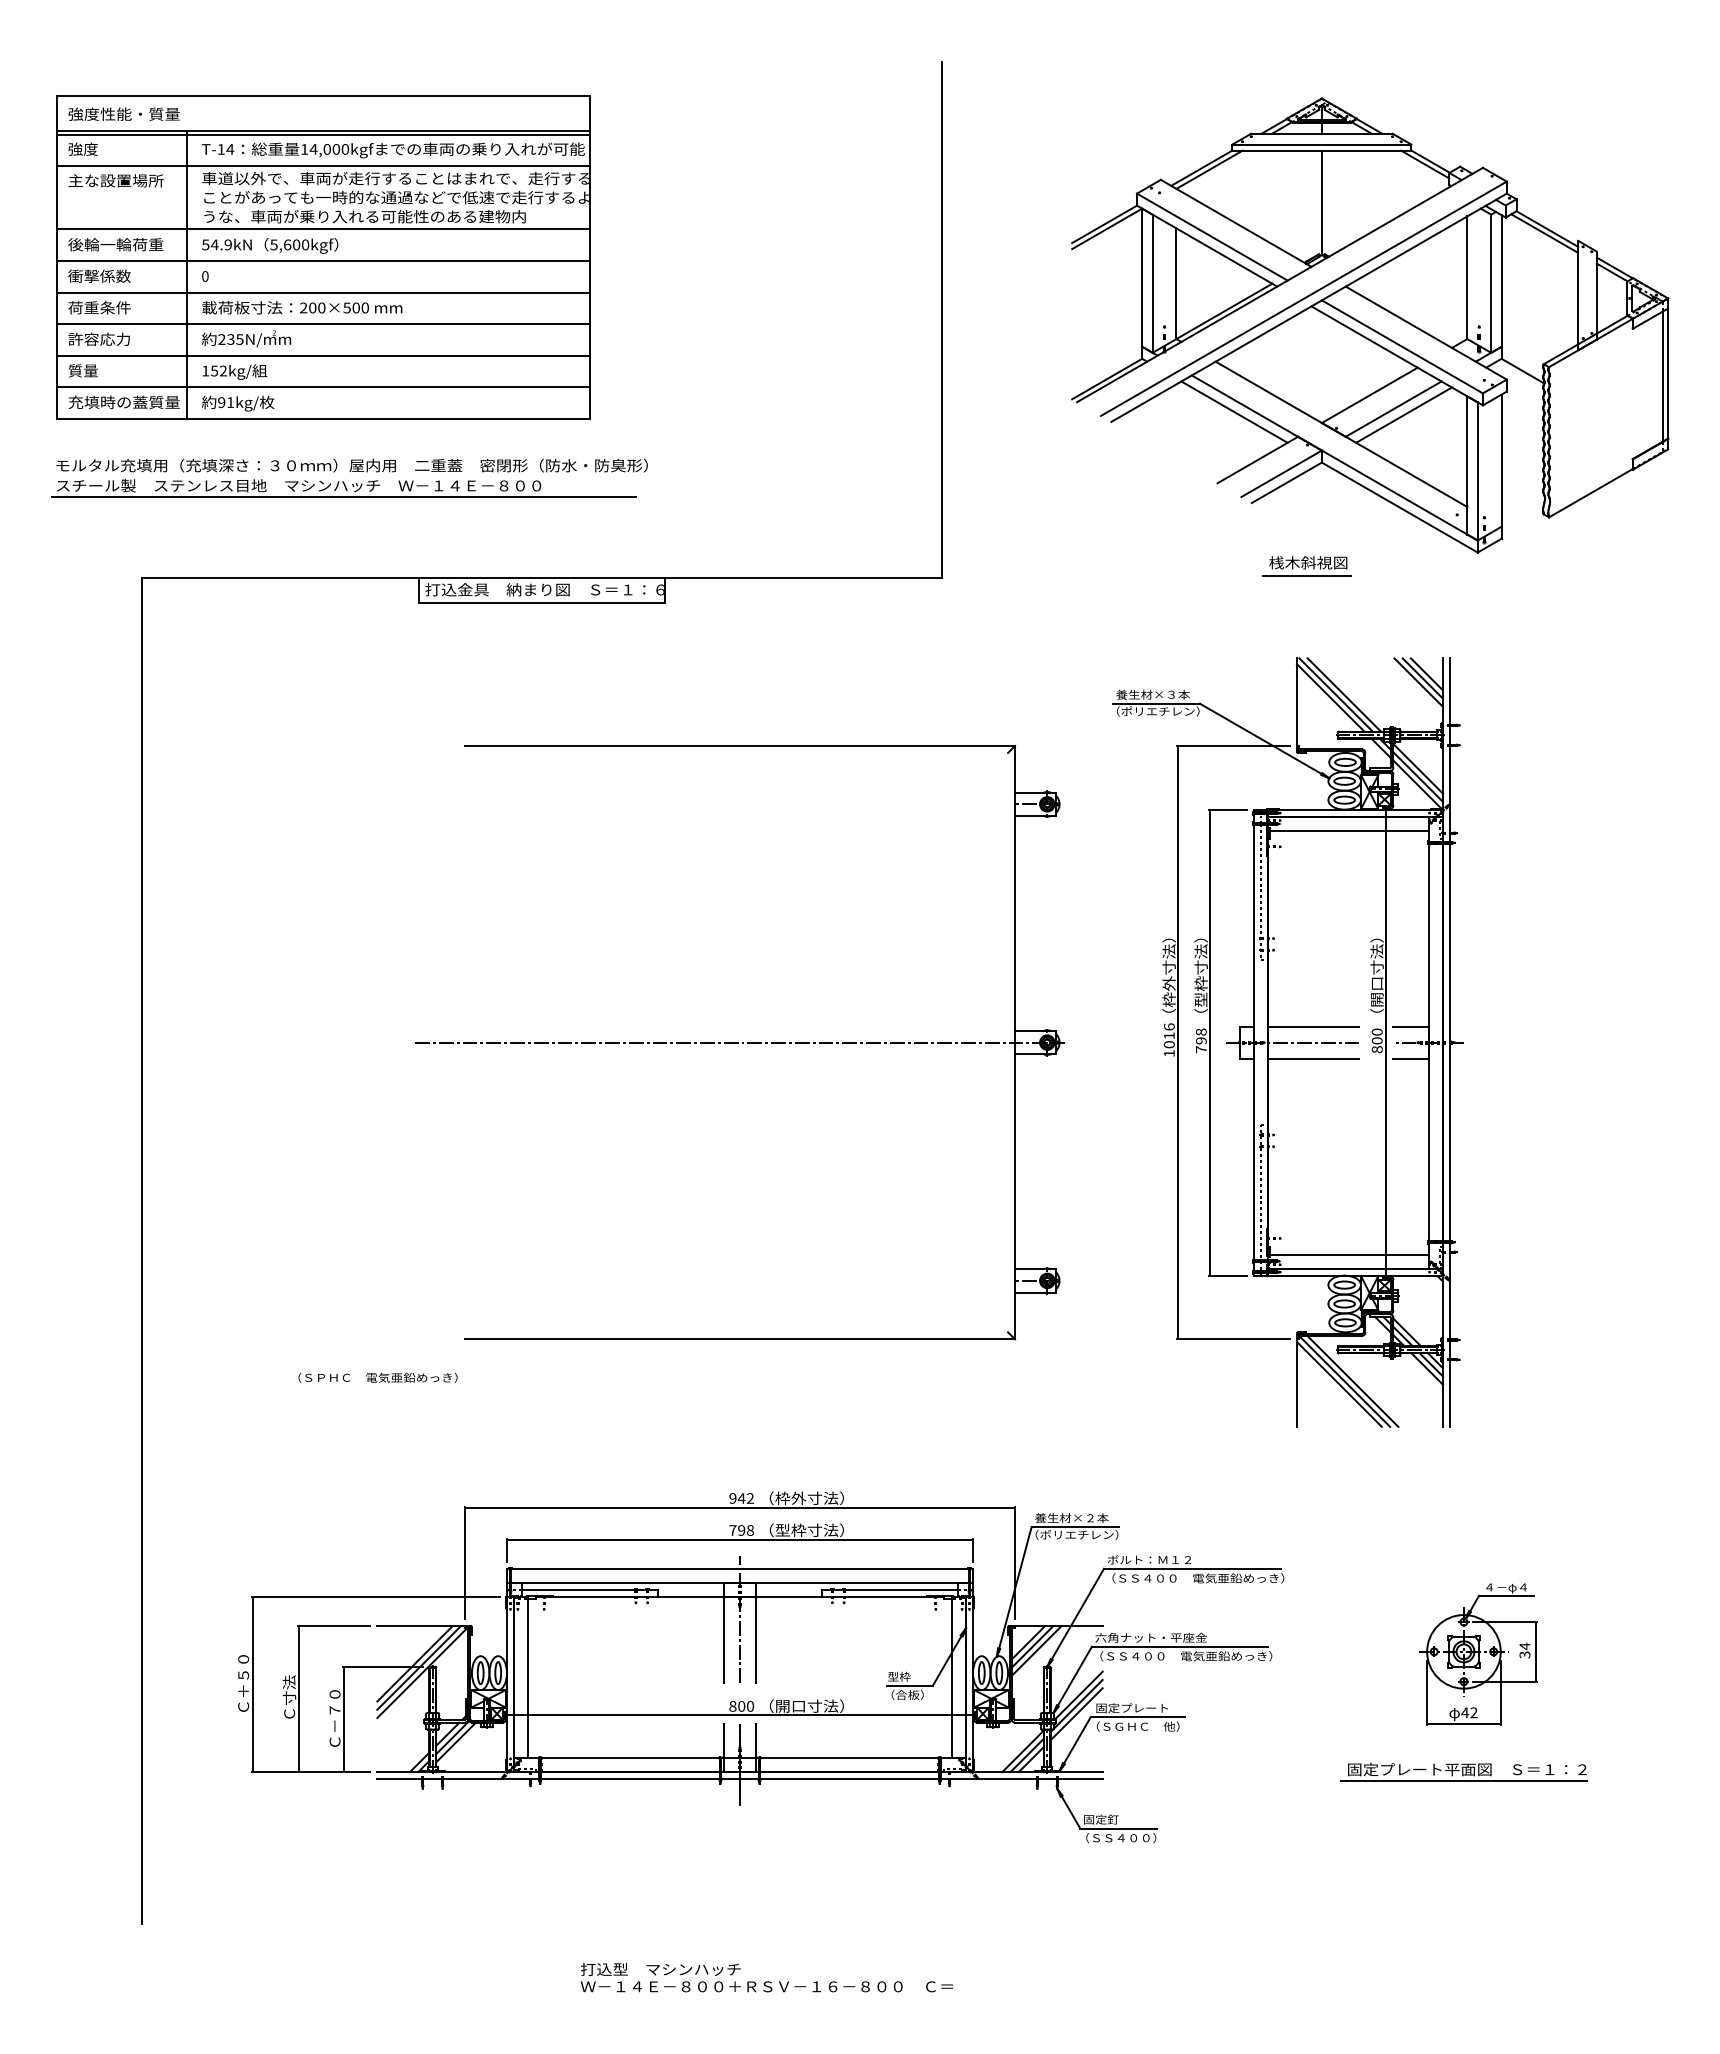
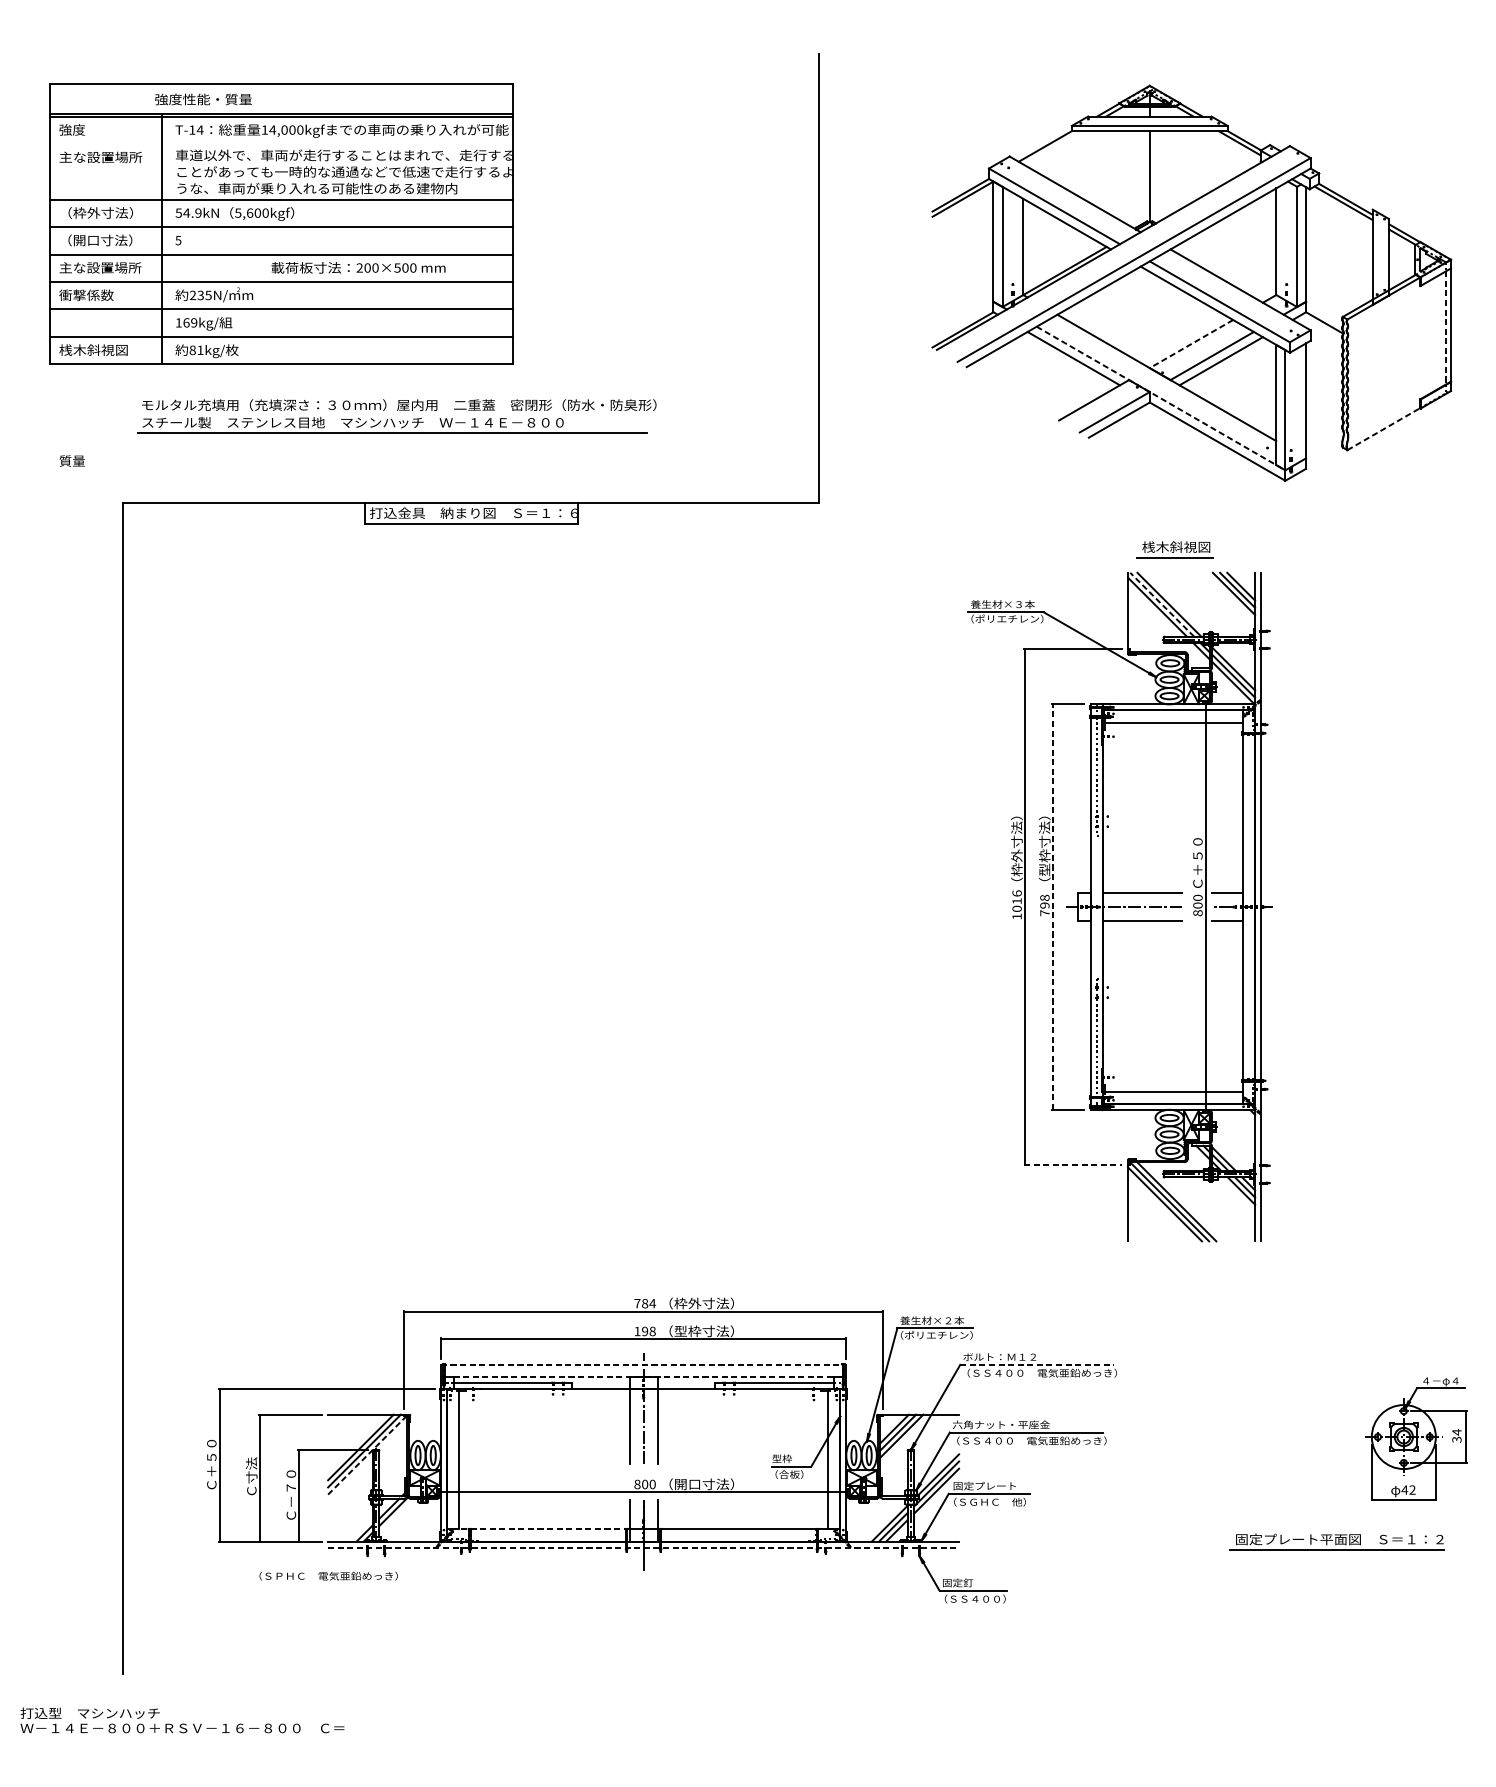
text: (123, 113) -> (203, 98), moved
line: (323, 166) -> (281, 144), removed
line: (1209, 169) -> (1052, 147), removed
text: (115, 244) -> (100, 212), 後輪一輪荷重 -> （枠外寸法）
text: (110, 275) -> (96, 239), 衝撃係数 -> （開口寸法）
text: (205, 276) -> (178, 240), 0 -> 5
text: (115, 307) -> (100, 267), 荷重条件 -> 主な設置場所
text: (302, 307) -> (358, 267), moved
text: (99, 338) -> (86, 294), 許容応力 -> 衝撃係数
text: (82, 370) -> (71, 460), moved
text: (218, 370) -> (189, 322), 152kg/ -> 169kg/
line: (1662, 377) -> (1446, 328), solid -> dashed
line: (1369, 395) -> (1191, 344), solid -> dashed
text: (123, 402) -> (107, 350), 充填時の蓋質量 -> 桟木斜視図
text: (221, 402) -> (192, 350), 91kg/ -> 81kg/
line: (1335, 458) -> (1161, 398), solid -> dashed
part: (349, 477) -> (396, 415), moved
line: (1591, 492) -> (1384, 428), solid -> dashed
part: (1306, 566) -> (1174, 550), moved
line: (1336, 695) -> (1162, 605), solid -> dashed
text: (1376, 979) -> (1197, 852), （開口寸法） -> Ｃ＋５０
part: (739, 1042) -> (643, 906), removed
line: (1210, 1042) -> (1052, 906), solid -> dashed
line: (1234, 1339) -> (1073, 1165), solid -> dashed
text: (377, 1377) -> (328, 1575), moved
text: (741, 1498) -> (644, 1303), 942 -> 784
text: (732, 1530) -> (637, 1331), 798 -> 198
line: (740, 1568) -> (644, 1364), solid -> dashed
line: (1192, 1568) -> (1037, 1364), solid -> dashed
line: (745, 1582) -> (648, 1376), solid -> dashed
part: (1478, 1654) -> (1416, 1439), moved
line: (422, 1672) -> (367, 1455), solid -> dashed
line: (456, 1742) -> (396, 1515), removed
line: (618, 1758) -> (537, 1529), solid -> dashed
part: (1463, 1772) -> (1336, 1542), moved
line: (740, 1779) -> (644, 1548), solid -> dashed
text: (766, 1977) -> (182, 1720), moved

